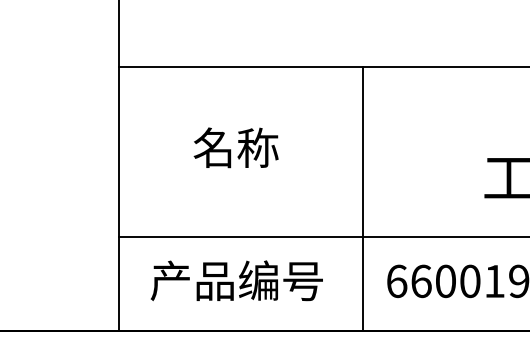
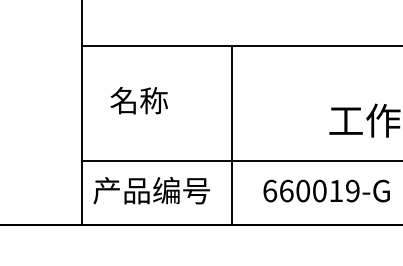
text: (235, 147) -> (138, 100), moved
line: (362, 199) -> (231, 135), moved
text: (236, 280) -> (151, 190), moved

